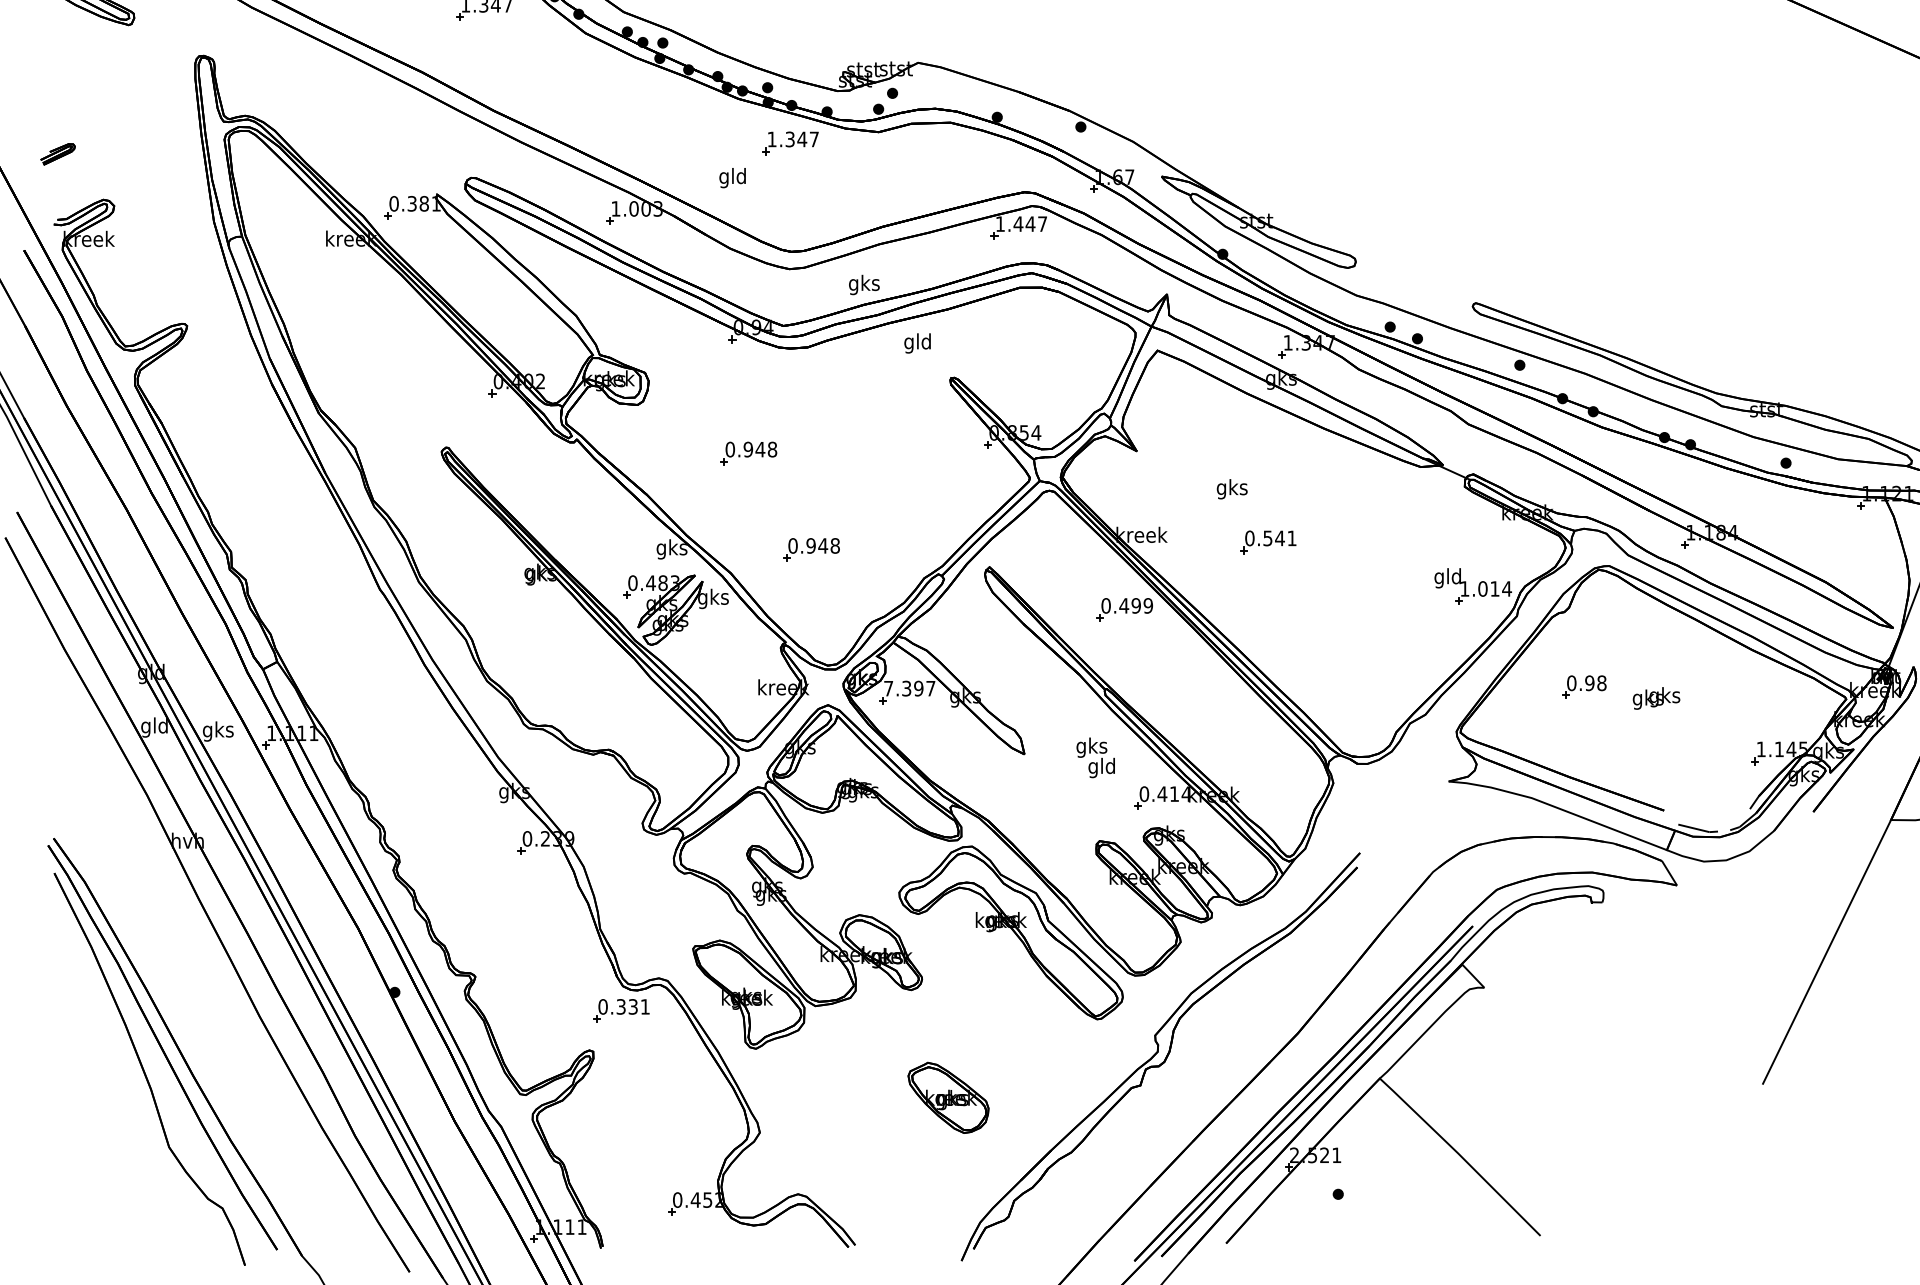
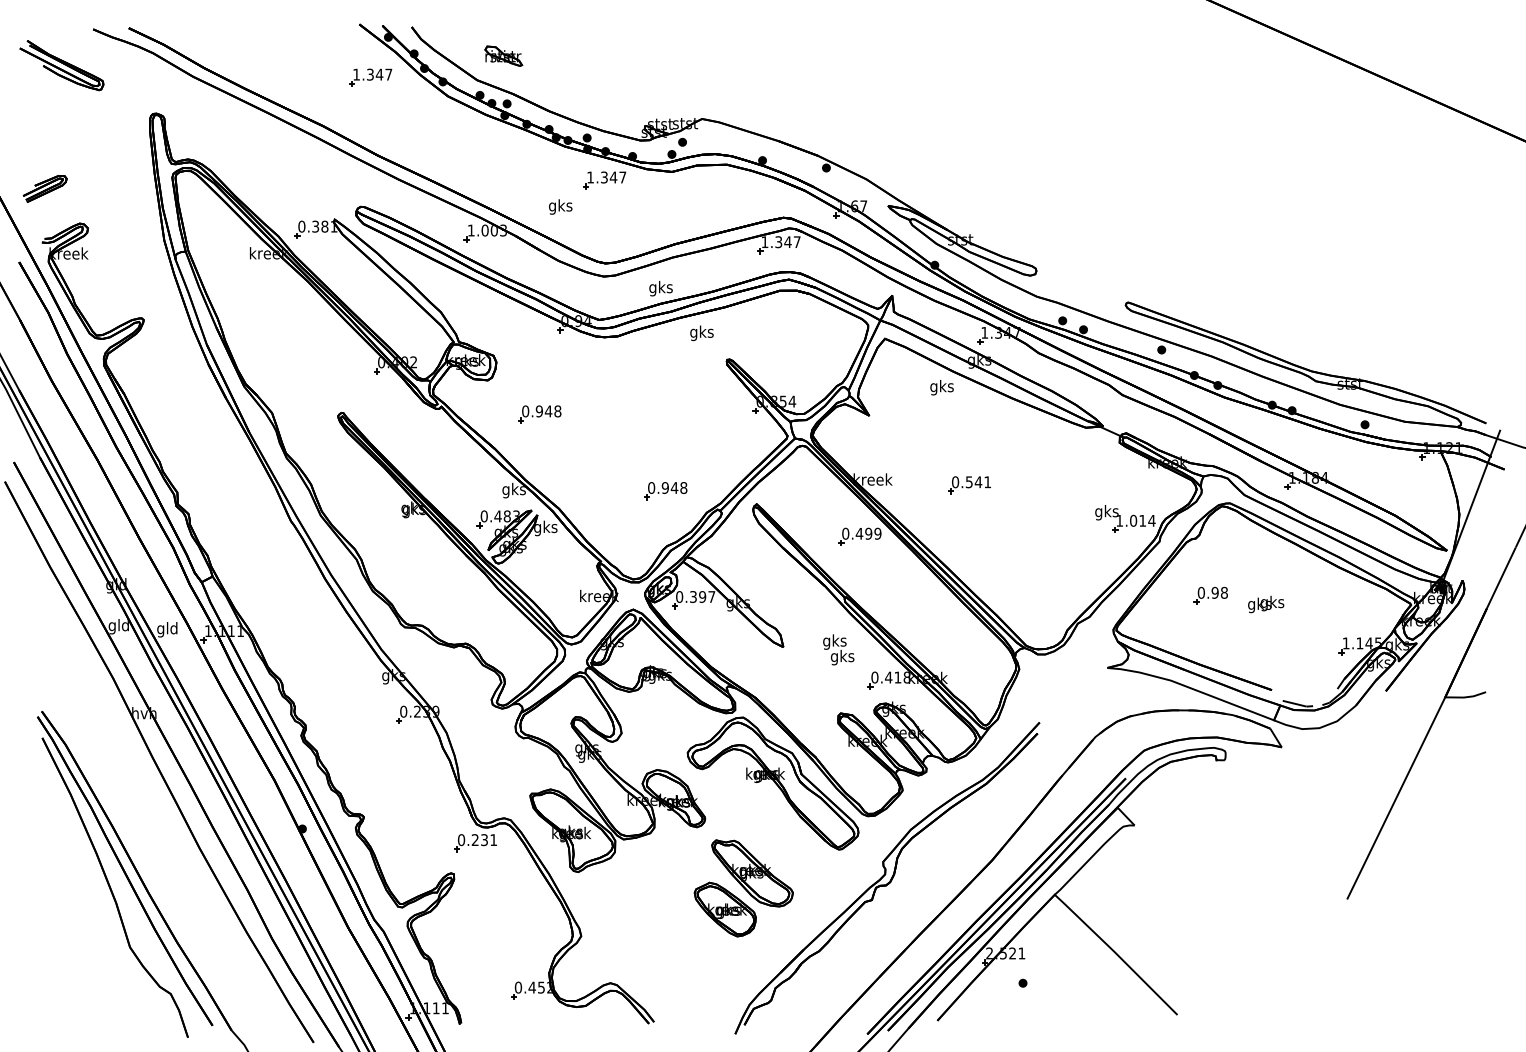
part: (57, 153) -> (44, 188), size x1.67
text: (732, 177) -> (560, 206), gld -> gks
text: (1018, 224) -> (778, 242), 1.447 -> 1.347
text: (917, 343) -> (701, 333), gld -> gks
part: (748, 453) -> (539, 414), moved
text: (1231, 488) -> (941, 387), moved
part: (811, 550) -> (665, 491), moved
text: (1447, 578) -> (1106, 512), gld -> gks
text: (888, 687) -> (679, 596), 7.397 -> 0.397
text: (218, 731) -> (167, 629), gks -> gld
text: (1101, 767) -> (842, 657), gld -> gks
text: (1185, 794) -> (906, 677), 0.414 -> 0.418
text: (620, 1007) -> (474, 840), 0.331 -> 0.231
part: (984, 1050) -> (752, 873), added

